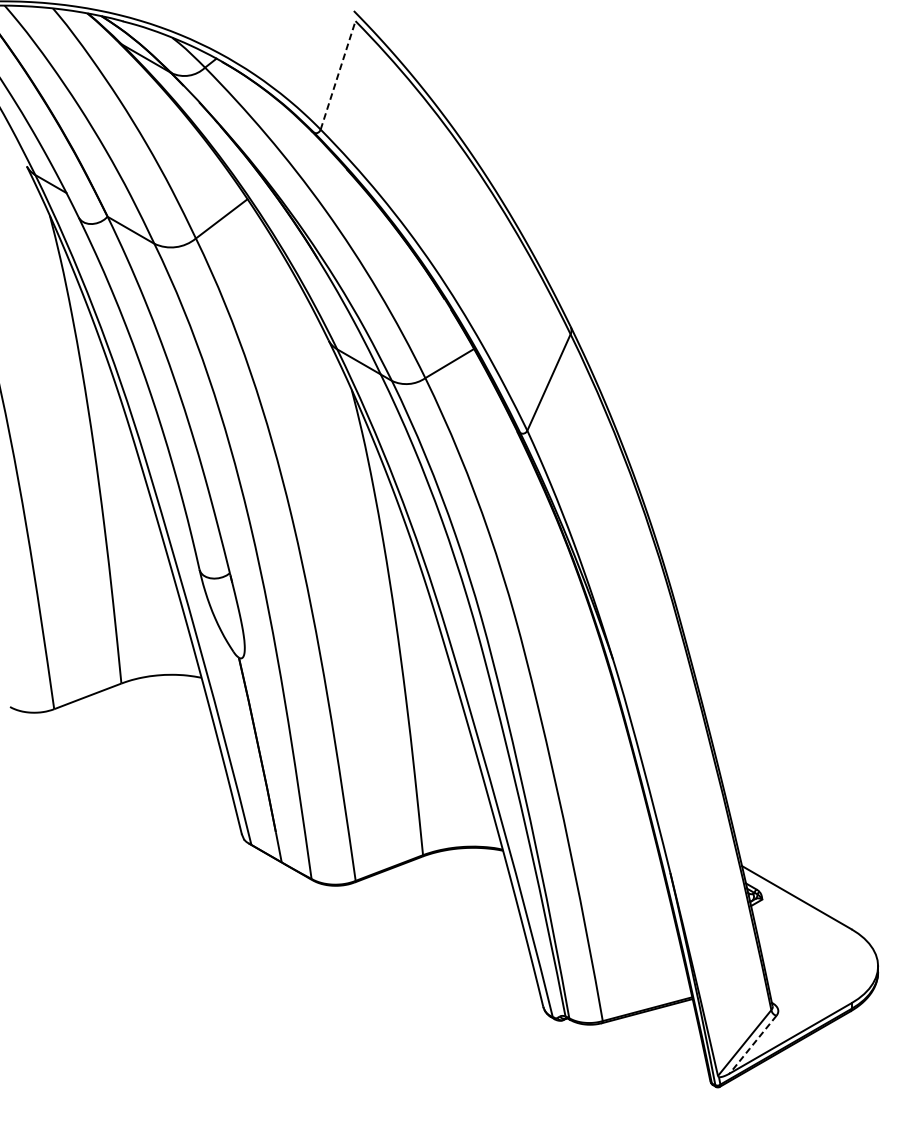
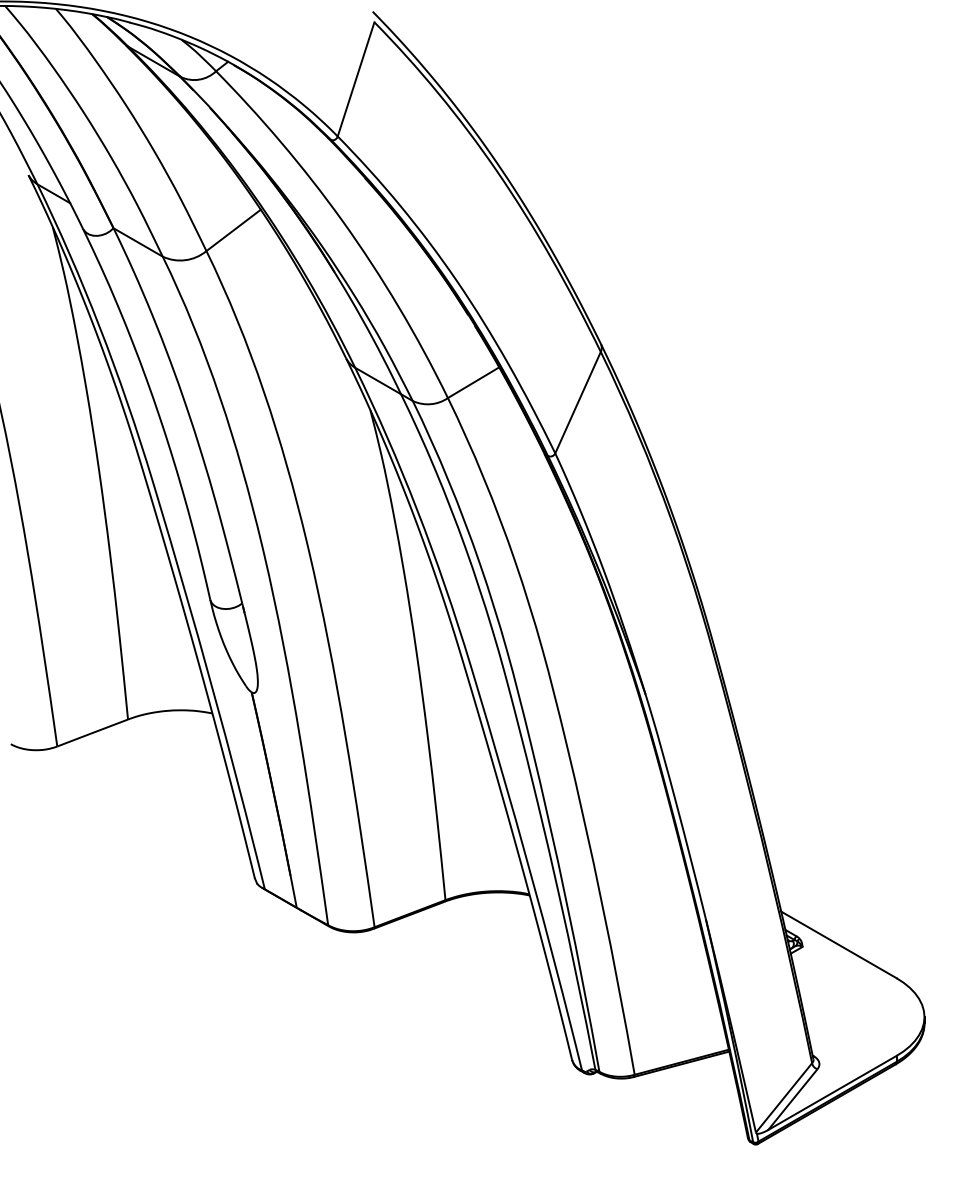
line: (338, 75) -> (356, 79), dashed -> solid
line: (752, 1045) -> (792, 1100), dashed -> solid

